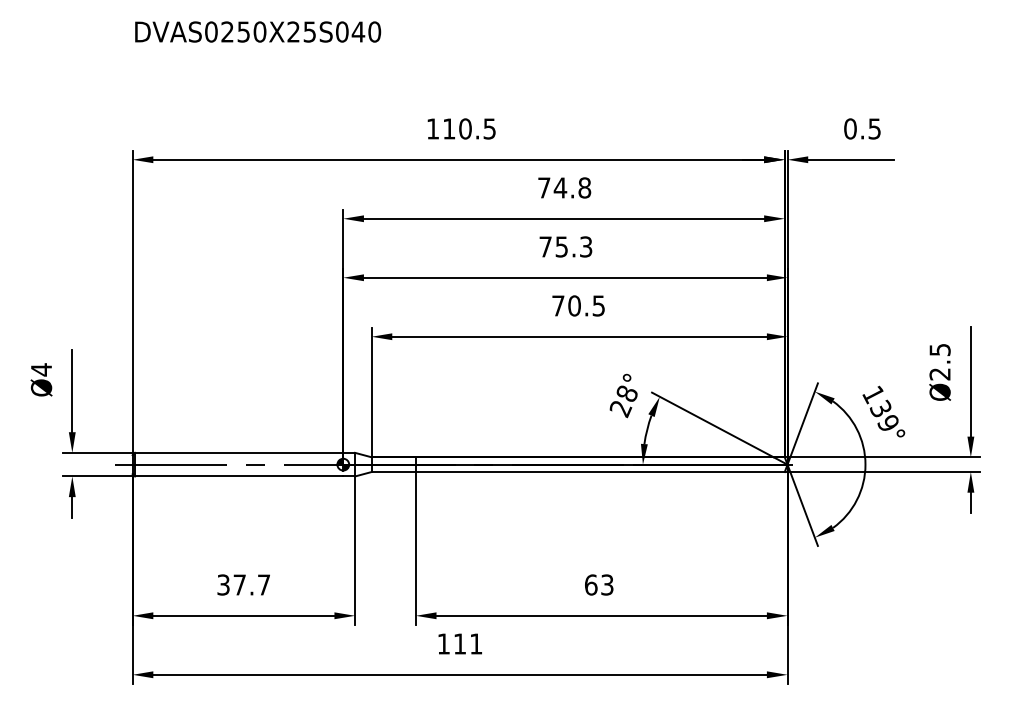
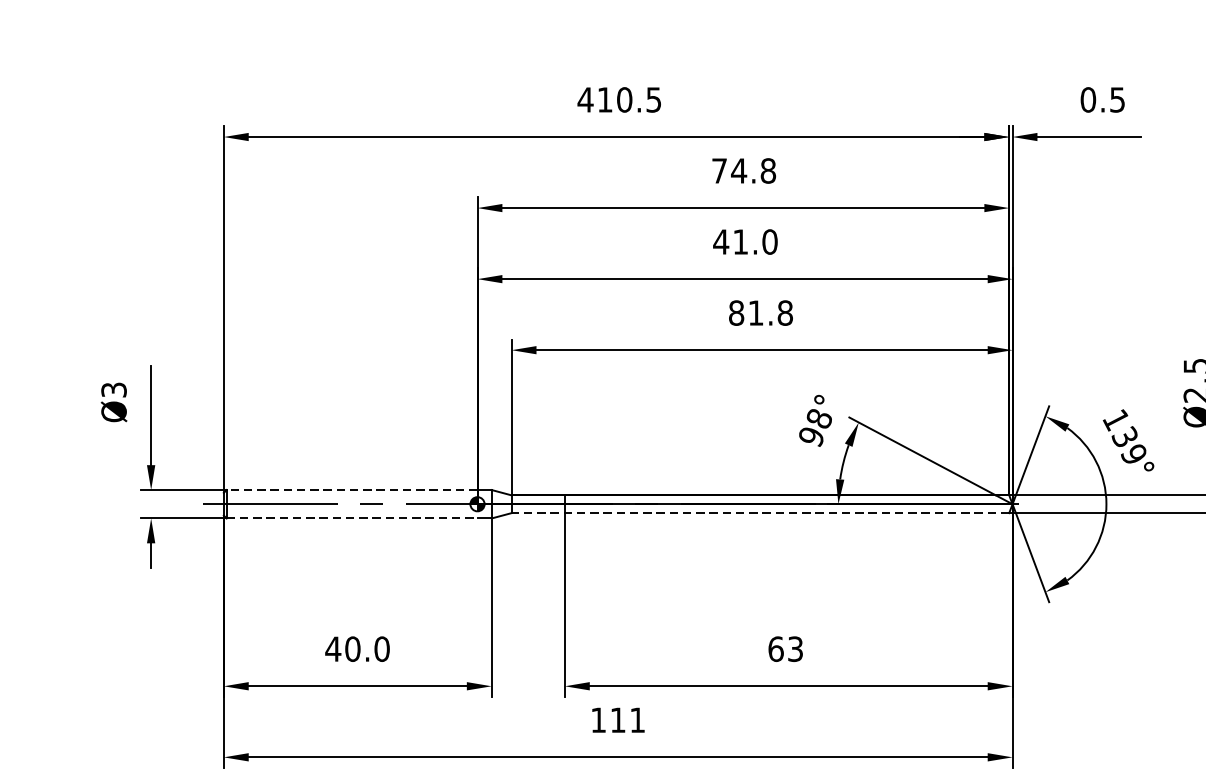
text: (432, 128) -> (584, 99), 110.5 -> 410.5
text: (565, 246) -> (745, 241), 75.3 -> 41.0
text: (578, 305) -> (760, 312), 70.5 -> 81.8
text: (41, 369) -> (114, 389), Ø4 -> Ø3
text: (620, 409) -> (811, 437), 28° -> 98°
line: (238, 452) -> (351, 489), solid -> dashed
line: (578, 472) -> (760, 513), solid -> dashed
line: (239, 476) -> (352, 518), solid -> dashed
text: (243, 584) -> (357, 648), 37.7 -> 40.0

